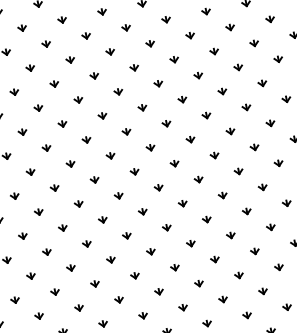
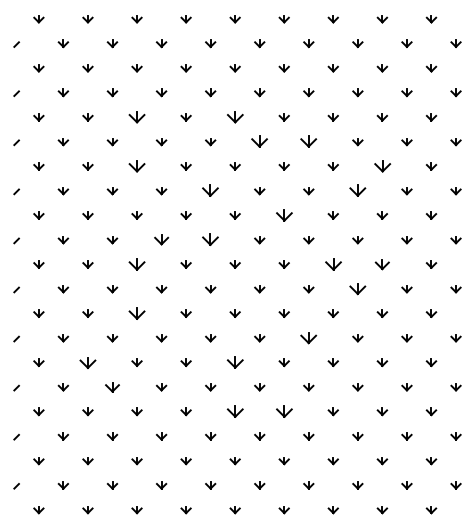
part: (109, 52) -> (234, 117), size x1.6
part: (174, 60) -> (308, 142), size x1.6
part: (237, 67) -> (381, 166), size x1.6
part: (30, 68) -> (136, 117), size x1.6
part: (134, 68) -> (259, 142), size x1.6
part: (222, 92) -> (357, 191), size x1.6
part: (38, 108) -> (136, 166), size x1.6
part: (102, 116) -> (210, 191), size x1.6
part: (166, 123) -> (283, 215), size x1.6
part: (254, 147) -> (382, 264), size x1.4
part: (214, 155) -> (332, 264), size x1.6
part: (110, 156) -> (210, 240), size x1.6
part: (70, 164) -> (161, 240), size x1.4
part: (238, 171) -> (357, 289), size x1.6
part: (54, 188) -> (136, 264), size x1.6
part: (206, 219) -> (308, 338), size x1.6
part: (62, 228) -> (136, 313), size x1.6
part: (150, 251) -> (234, 362), size x1.6
part: (30, 276) -> (87, 362), size x1.6
part: (198, 283) -> (283, 411), size x1.6
part: (158, 291) -> (234, 411), size x1.6
part: (55, 292) -> (112, 387), size x1.4

